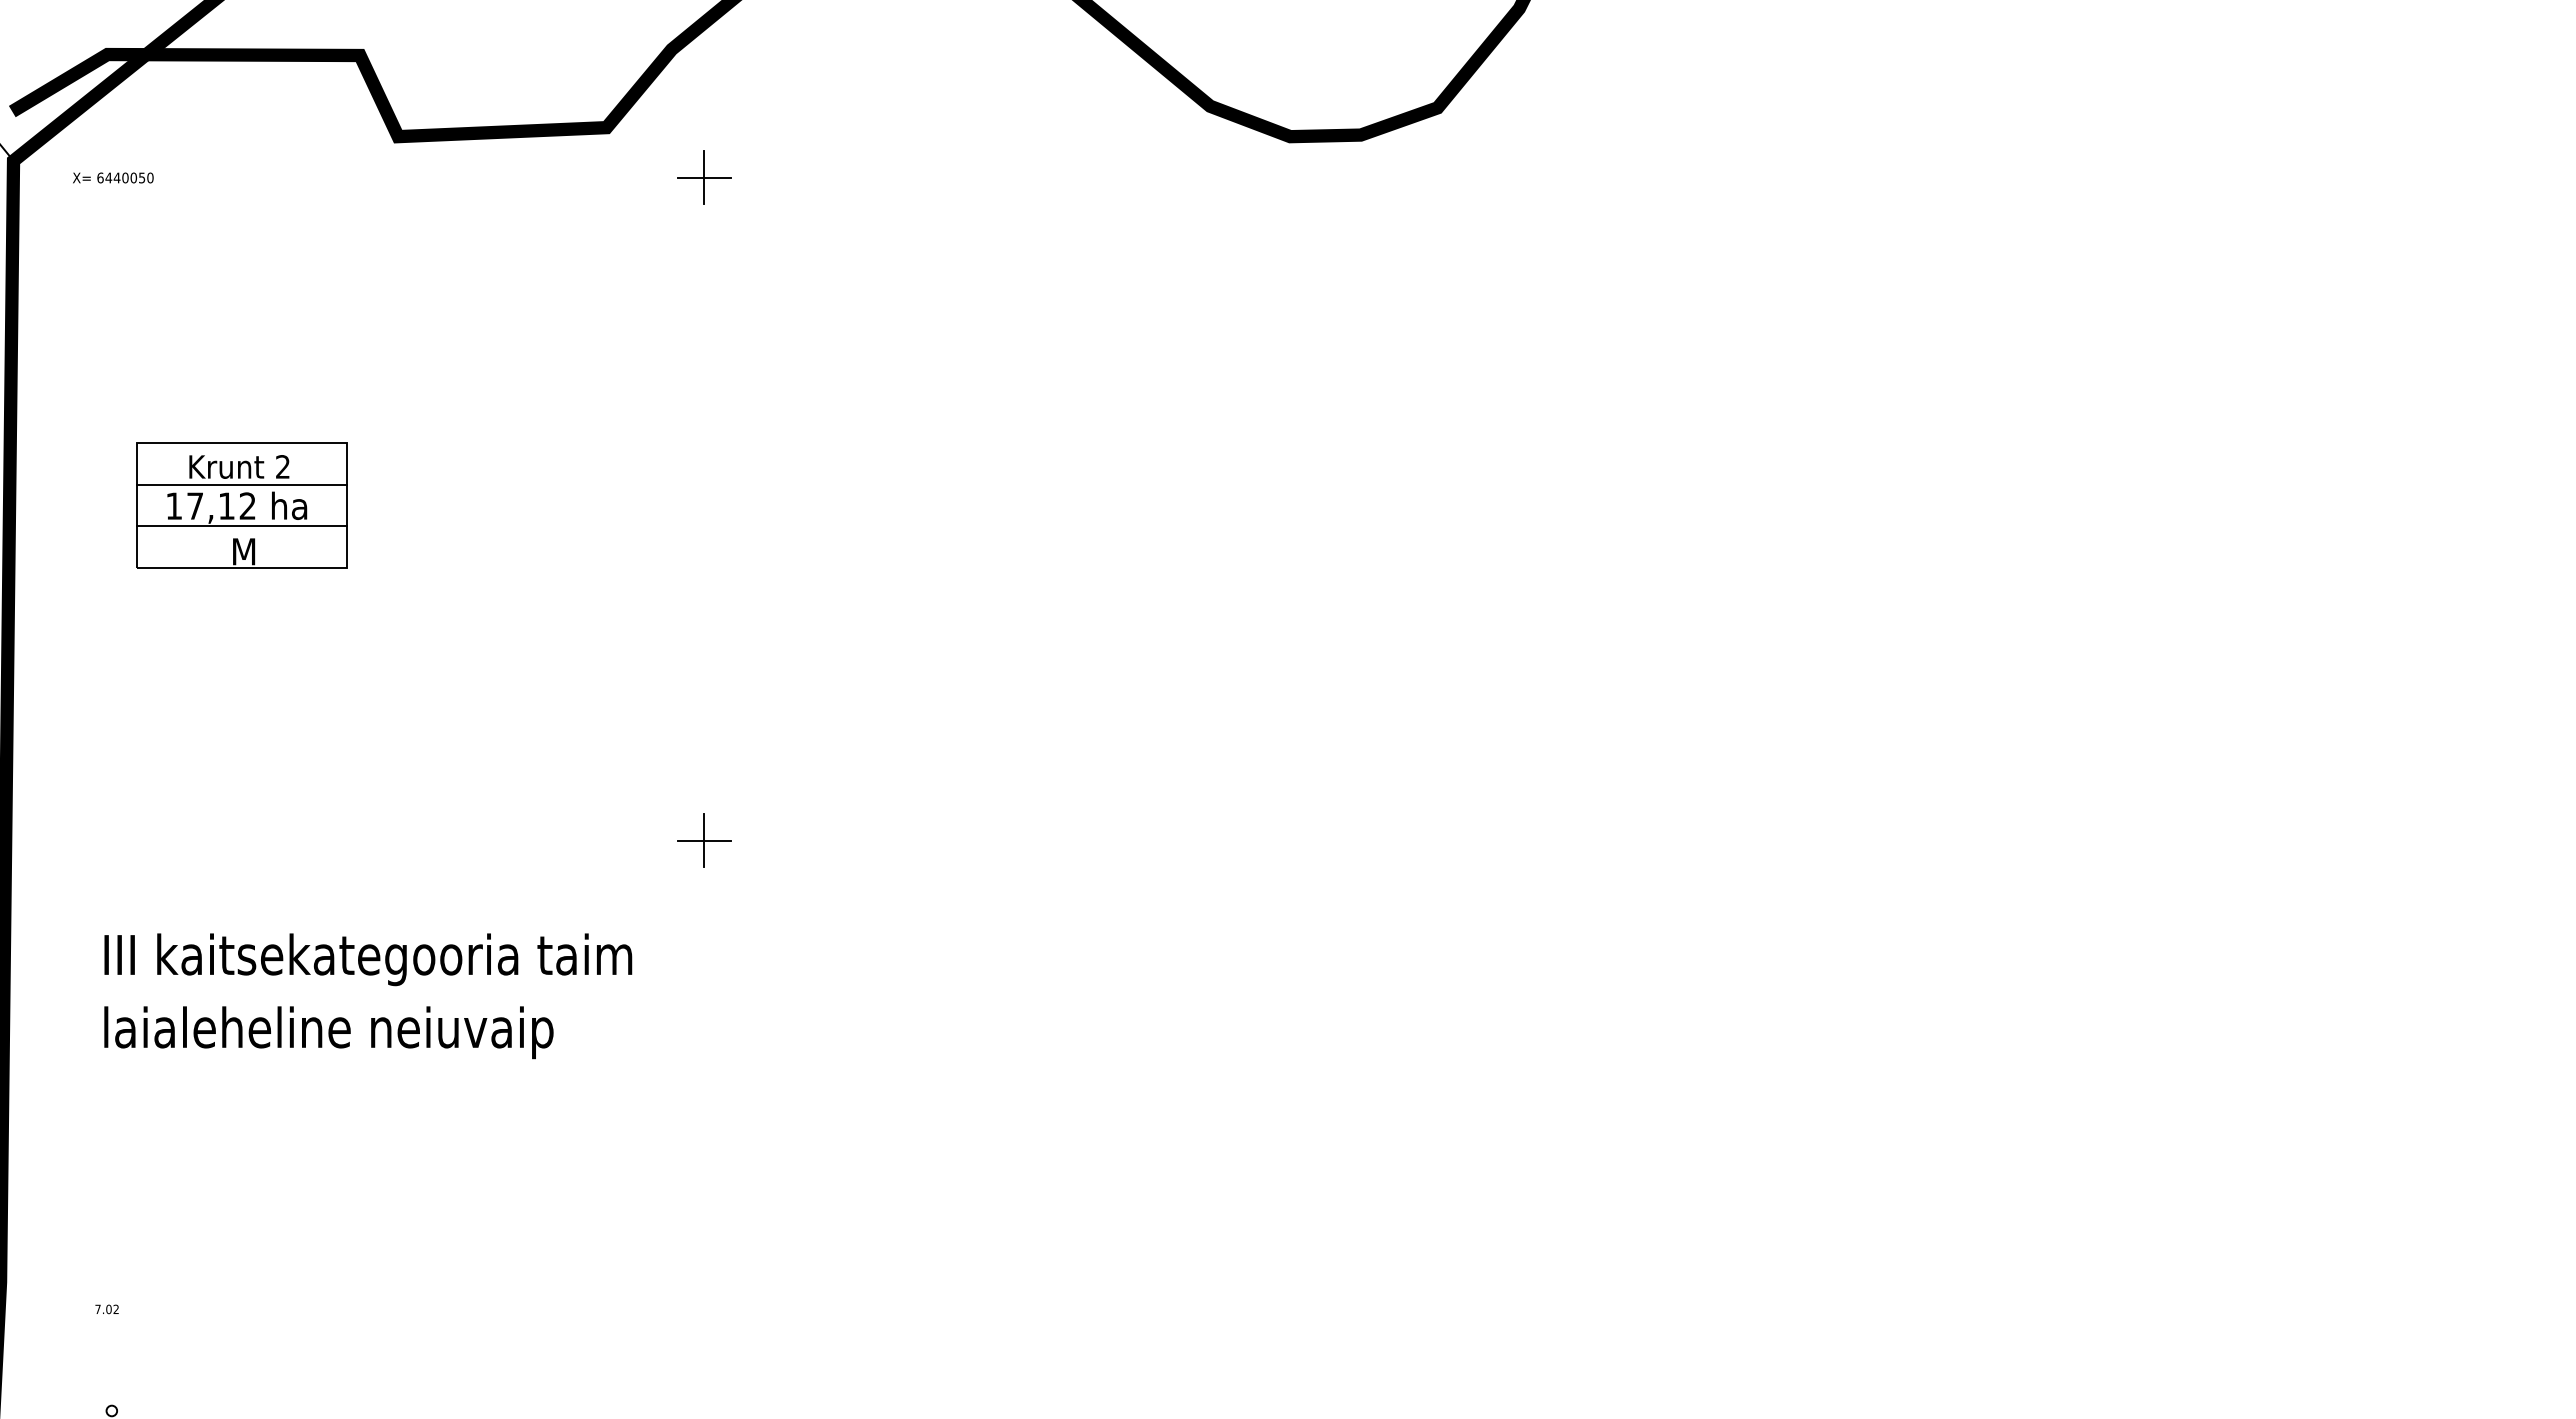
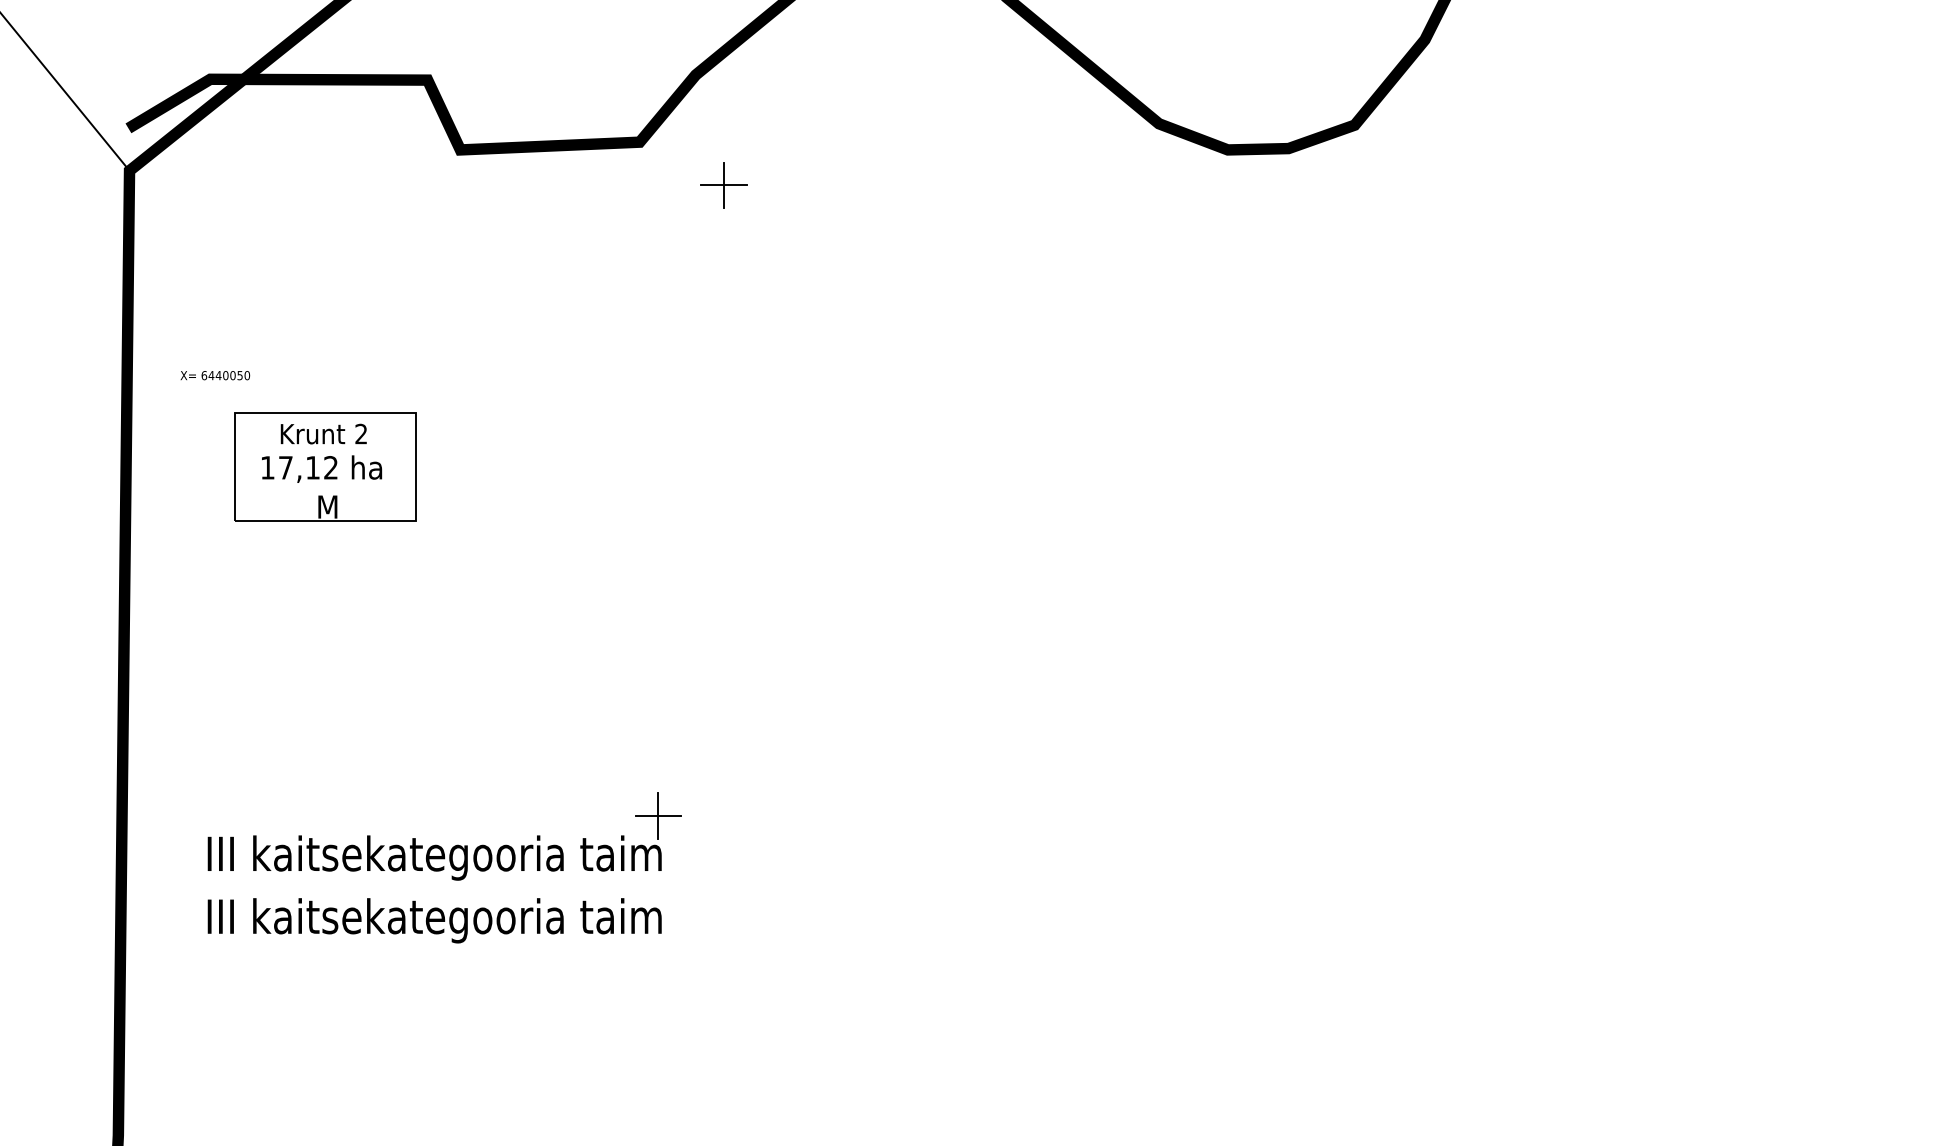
text: (113, 177) -> (215, 375), moved
line: (241, 484) -> (325, 449), removed
line: (241, 526) -> (325, 485), removed
part: (704, 840) -> (658, 815), moved
text: (368, 1032) -> (434, 920), laialeheline neiuvaip -> III kaitsekategooria taim

